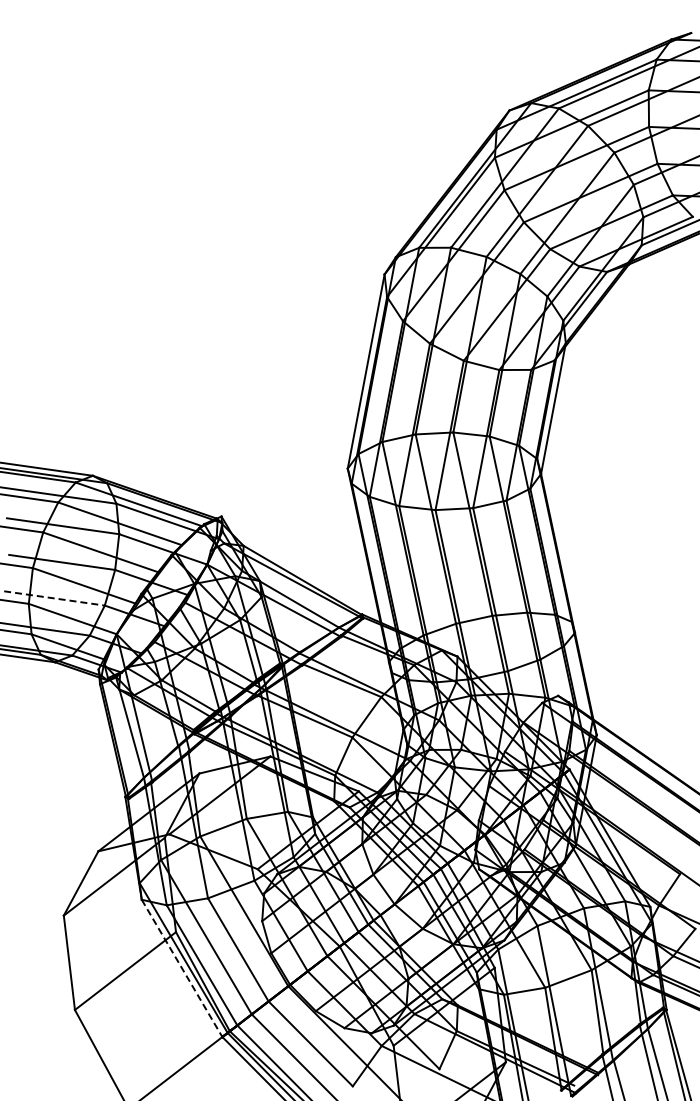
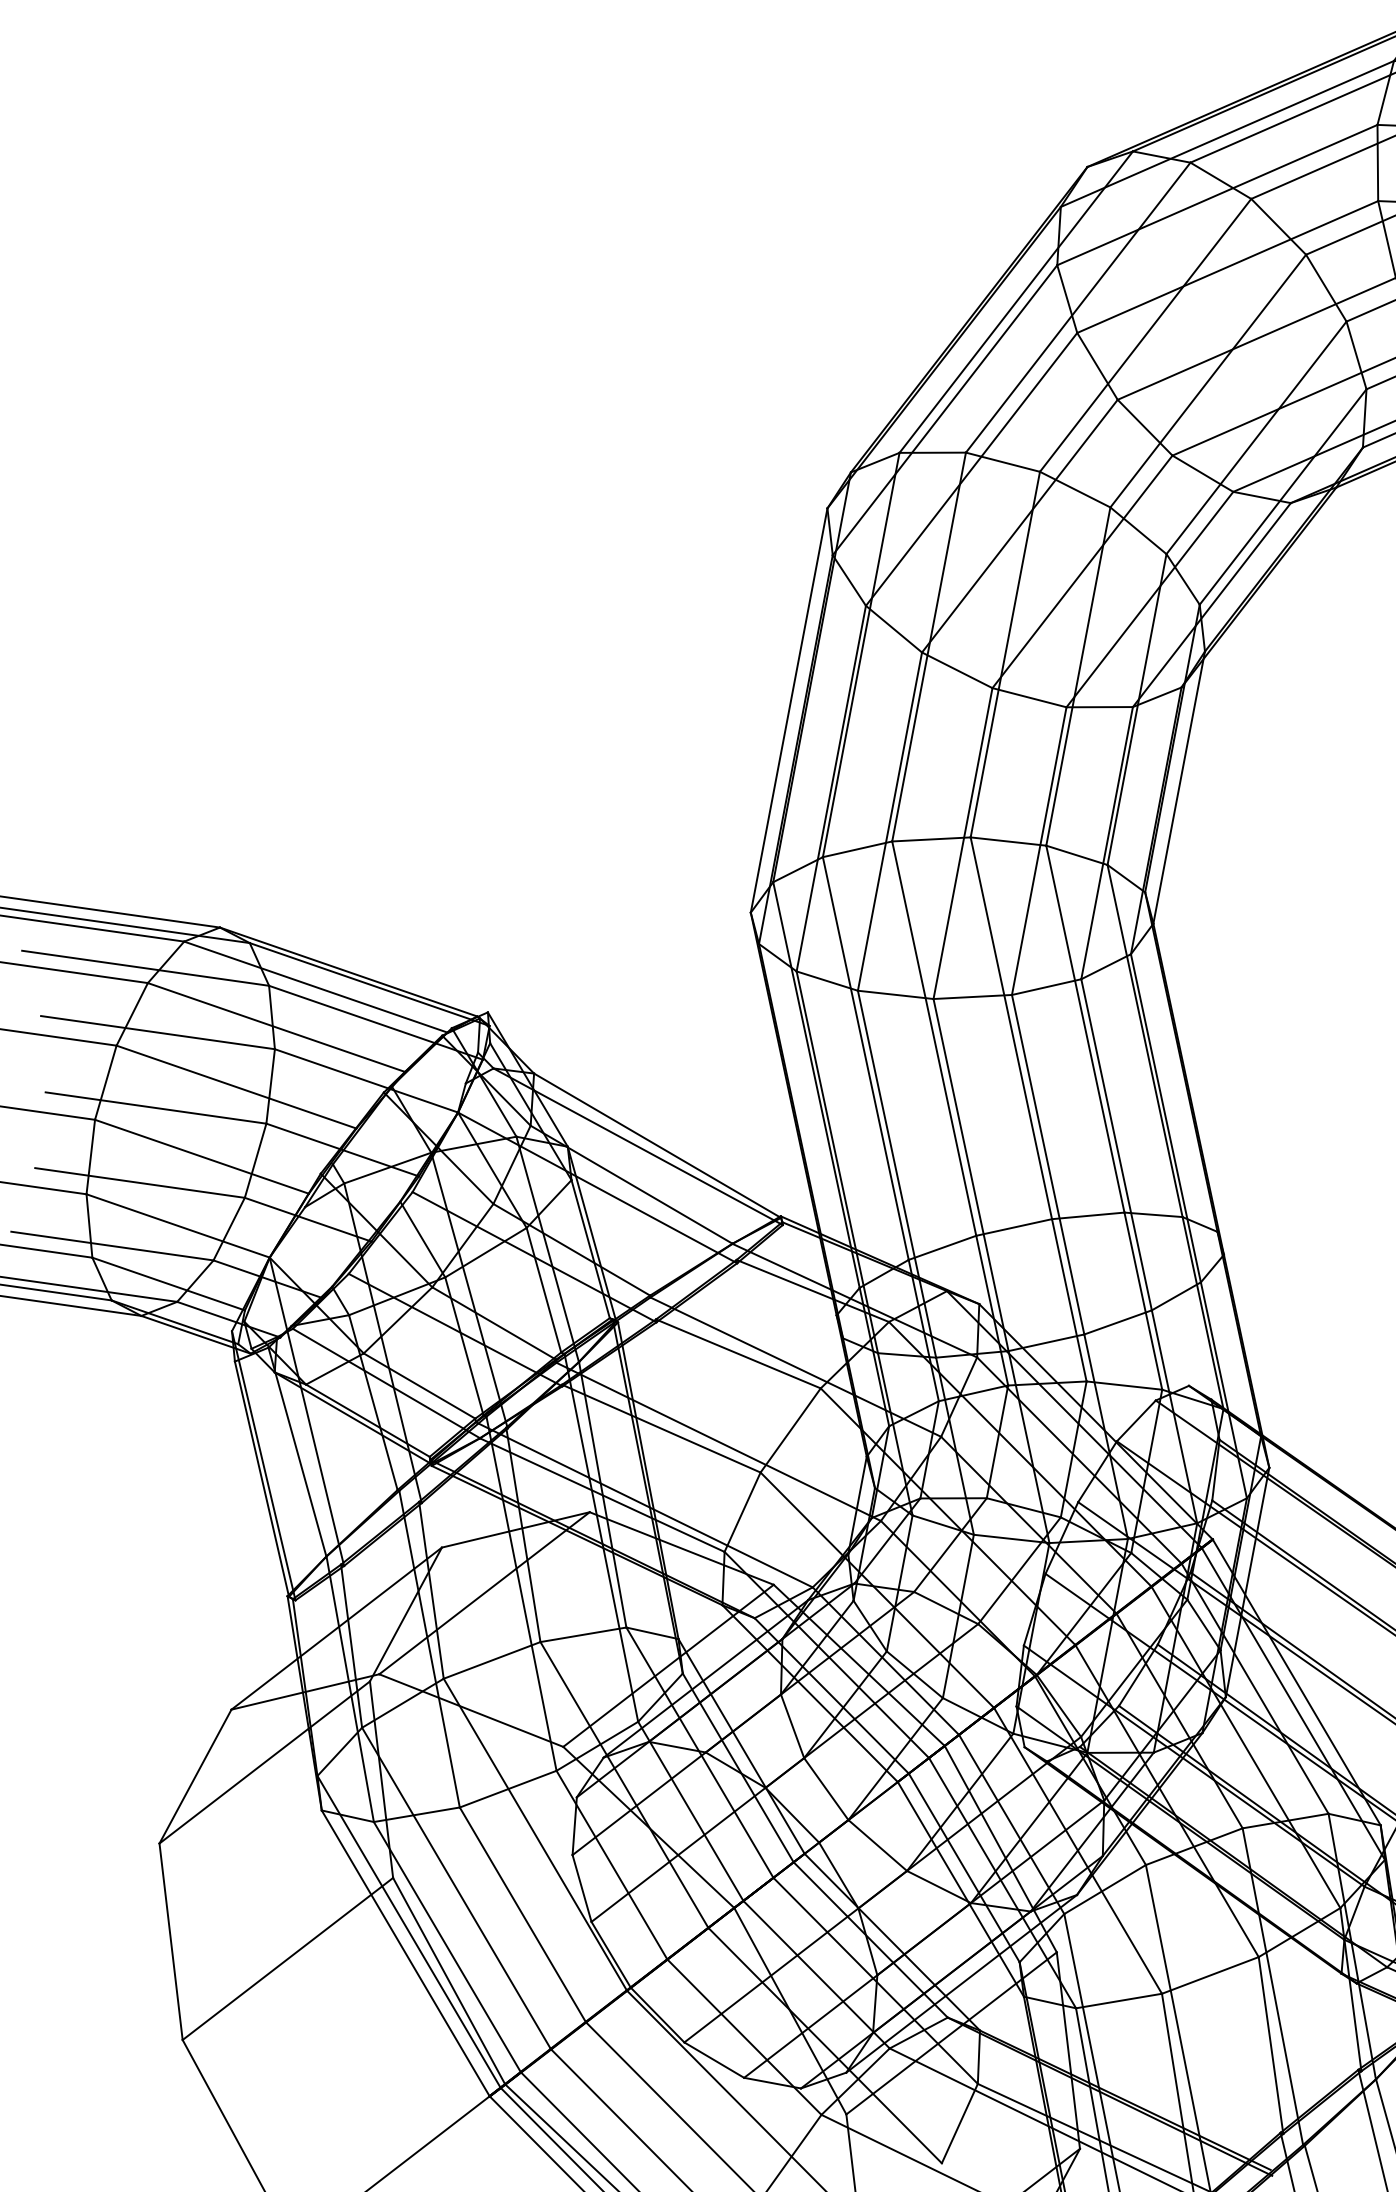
line: (54, 598) -> (140, 1183), dashed -> solid
line: (182, 968) -> (406, 1953), dashed -> solid

